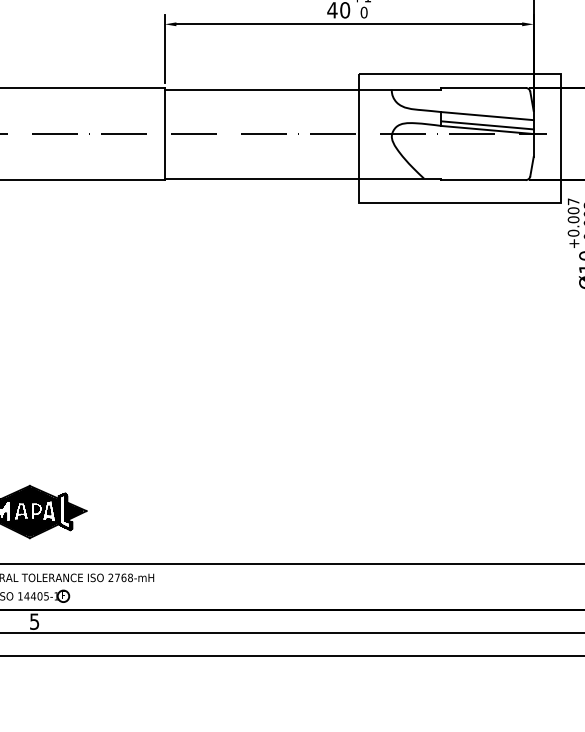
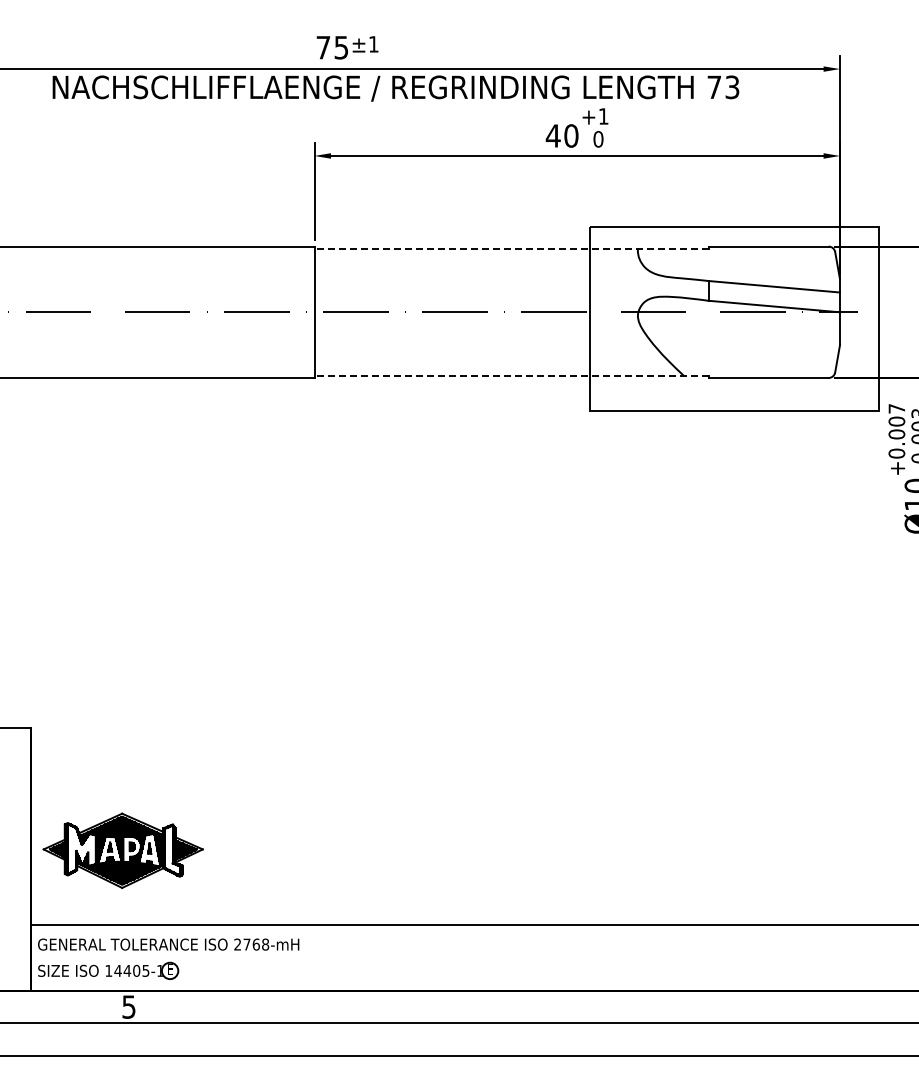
line: (303, 89) -> (511, 248), solid -> dashed
line: (487, 125) -> (774, 299), removed
line: (303, 178) -> (511, 375), solid -> dashed

